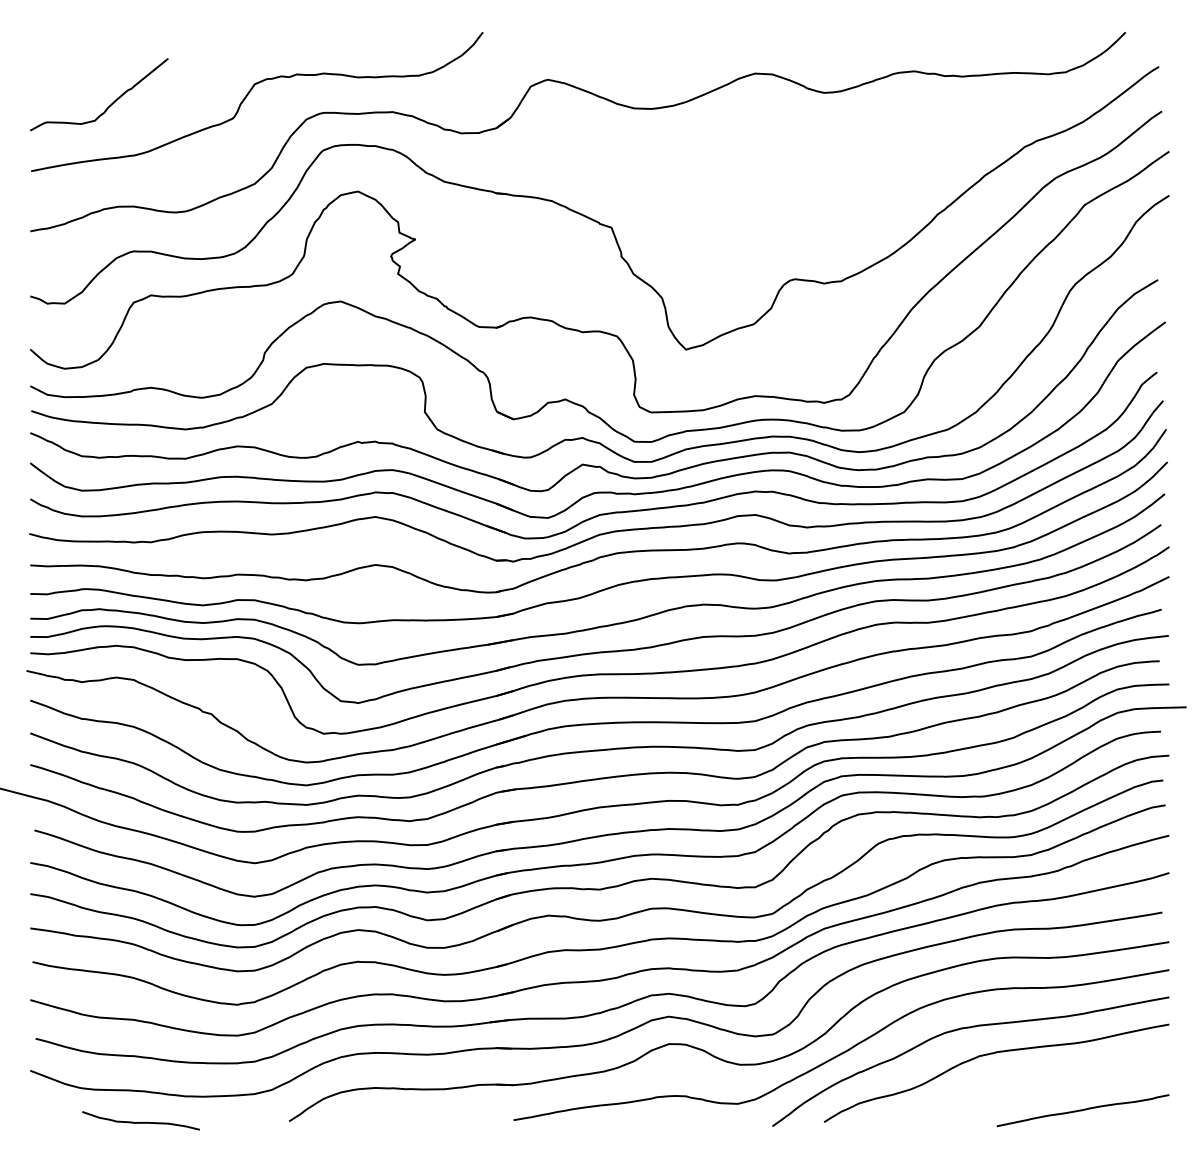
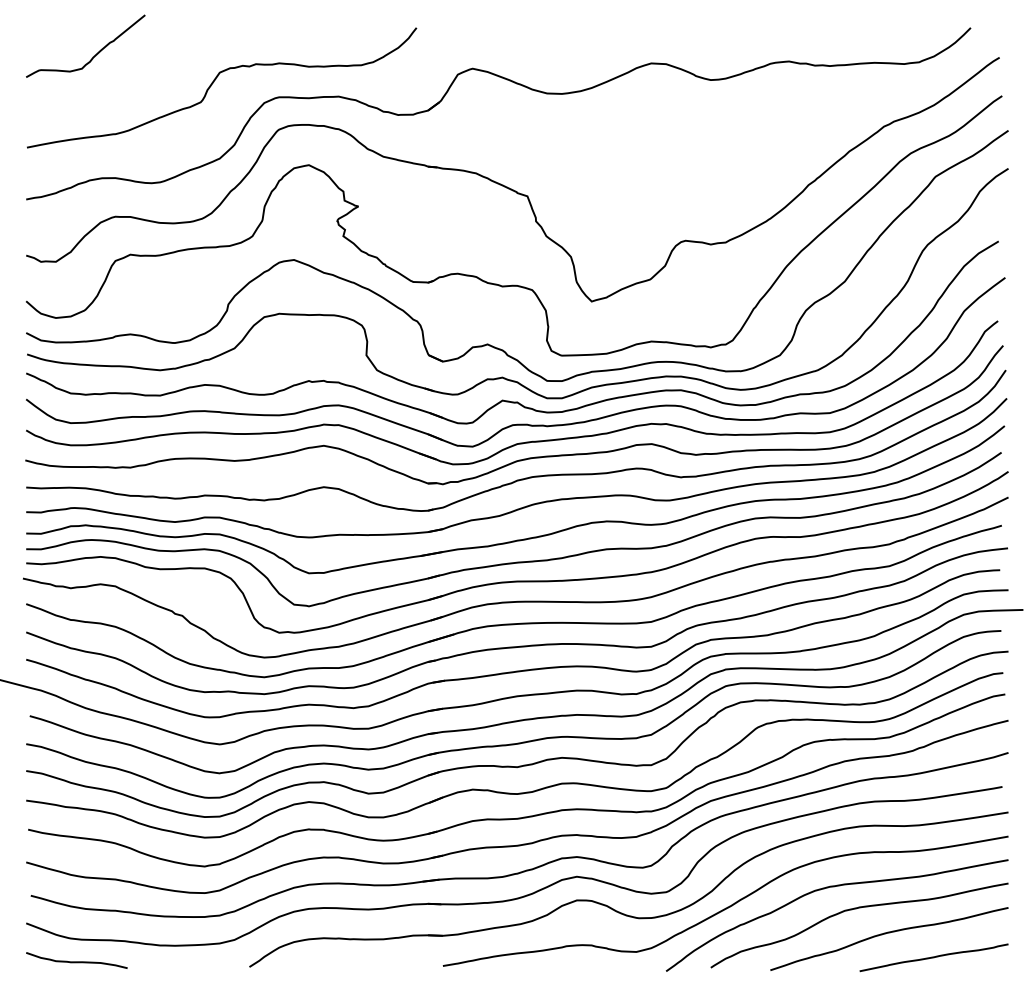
curve: (110, 104) -> (95, 54), moved
curve: (1031, 1082) -> (889, 933), added
curve: (140, 1122) -> (76, 961), moved

